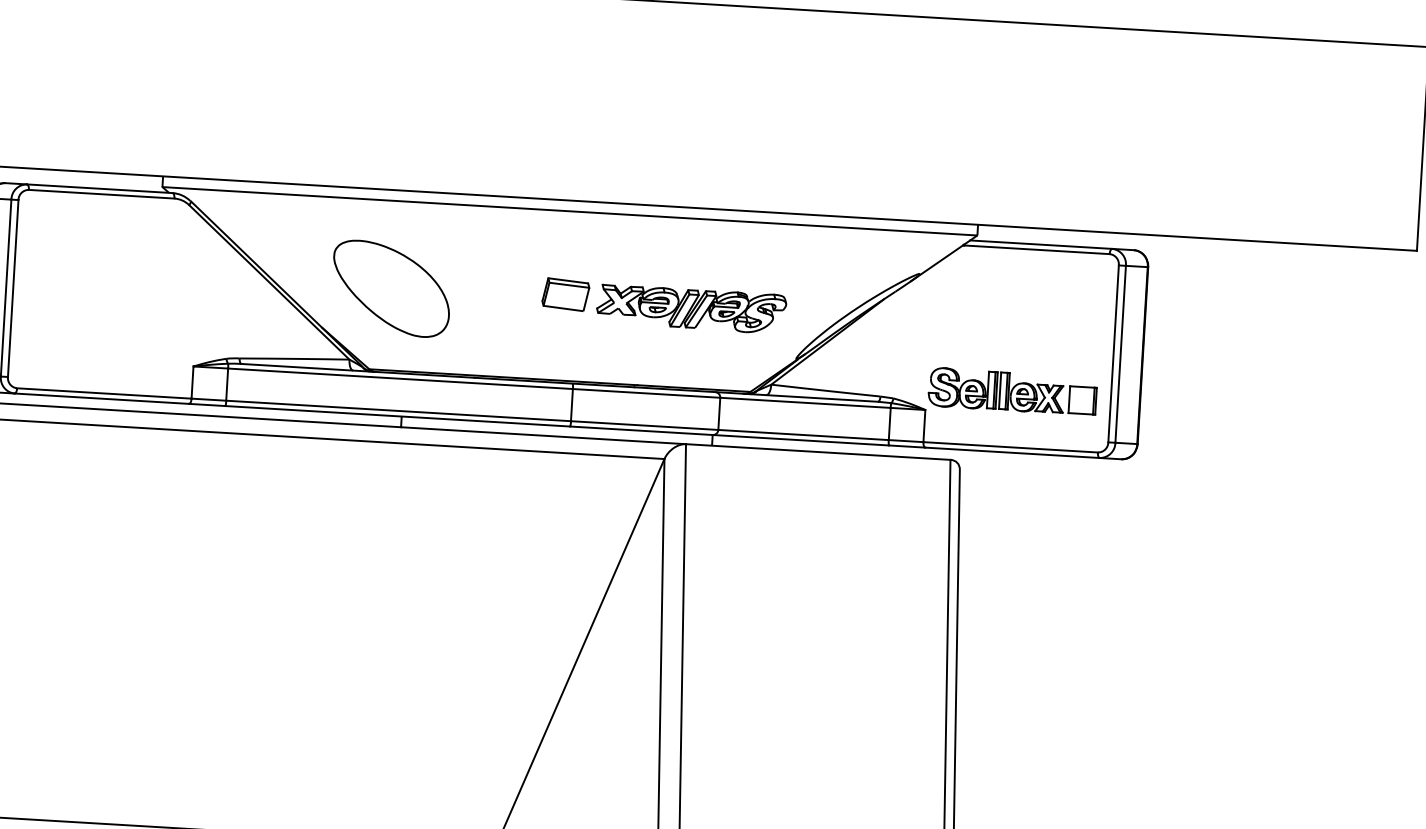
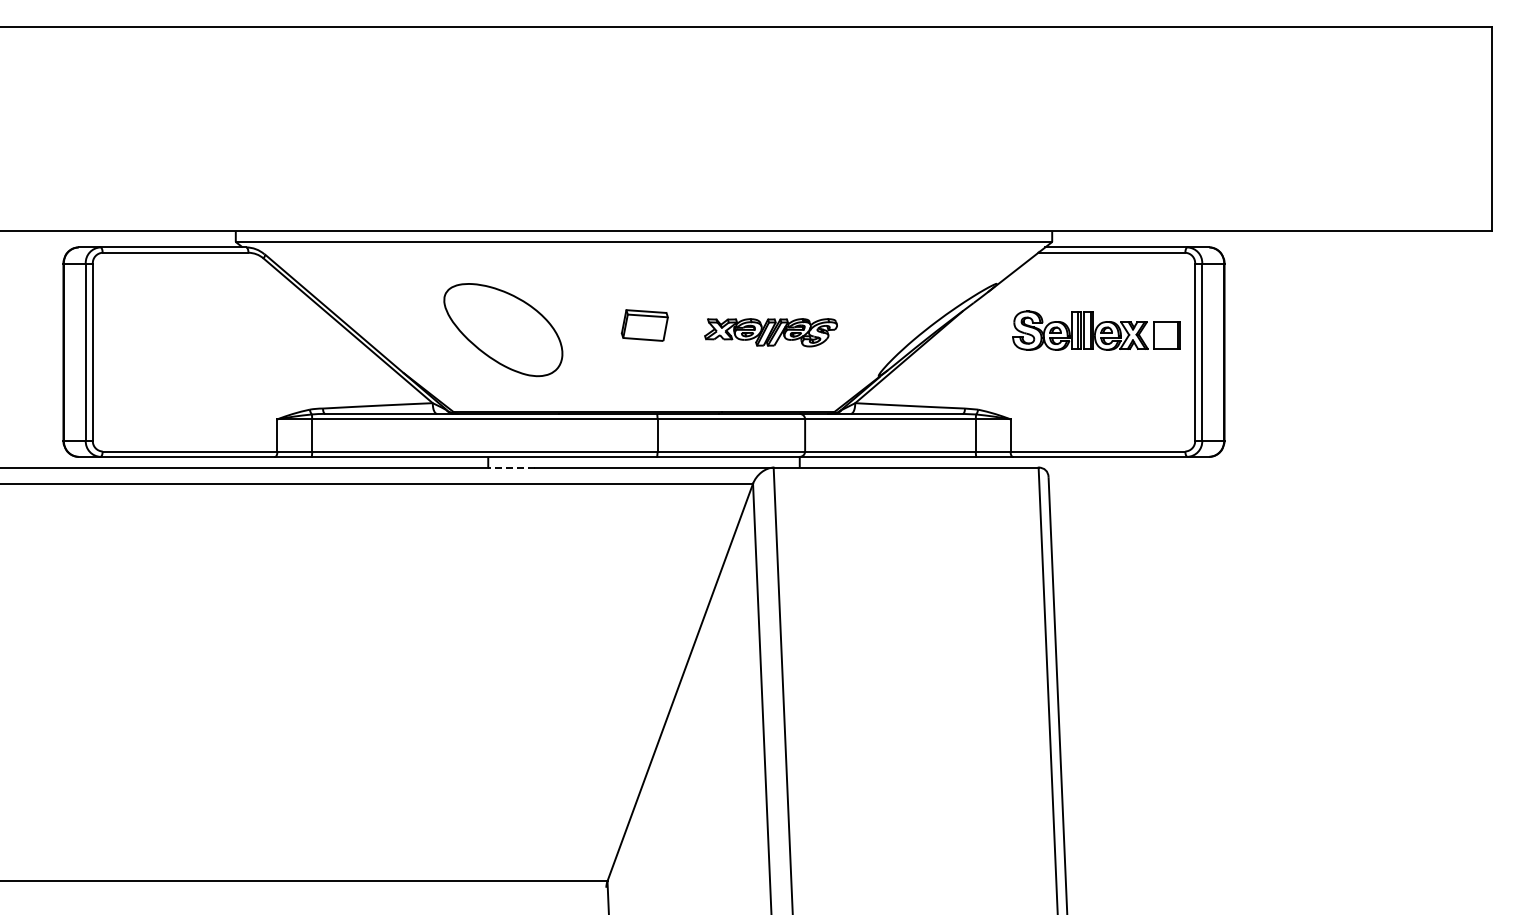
part: (391, 289) -> (503, 330), moved
part: (690, 309) -> (770, 332), size x0.7
part: (1012, 391) -> (1096, 330), moved
line: (424, 428) -> (511, 467), solid -> dashed

